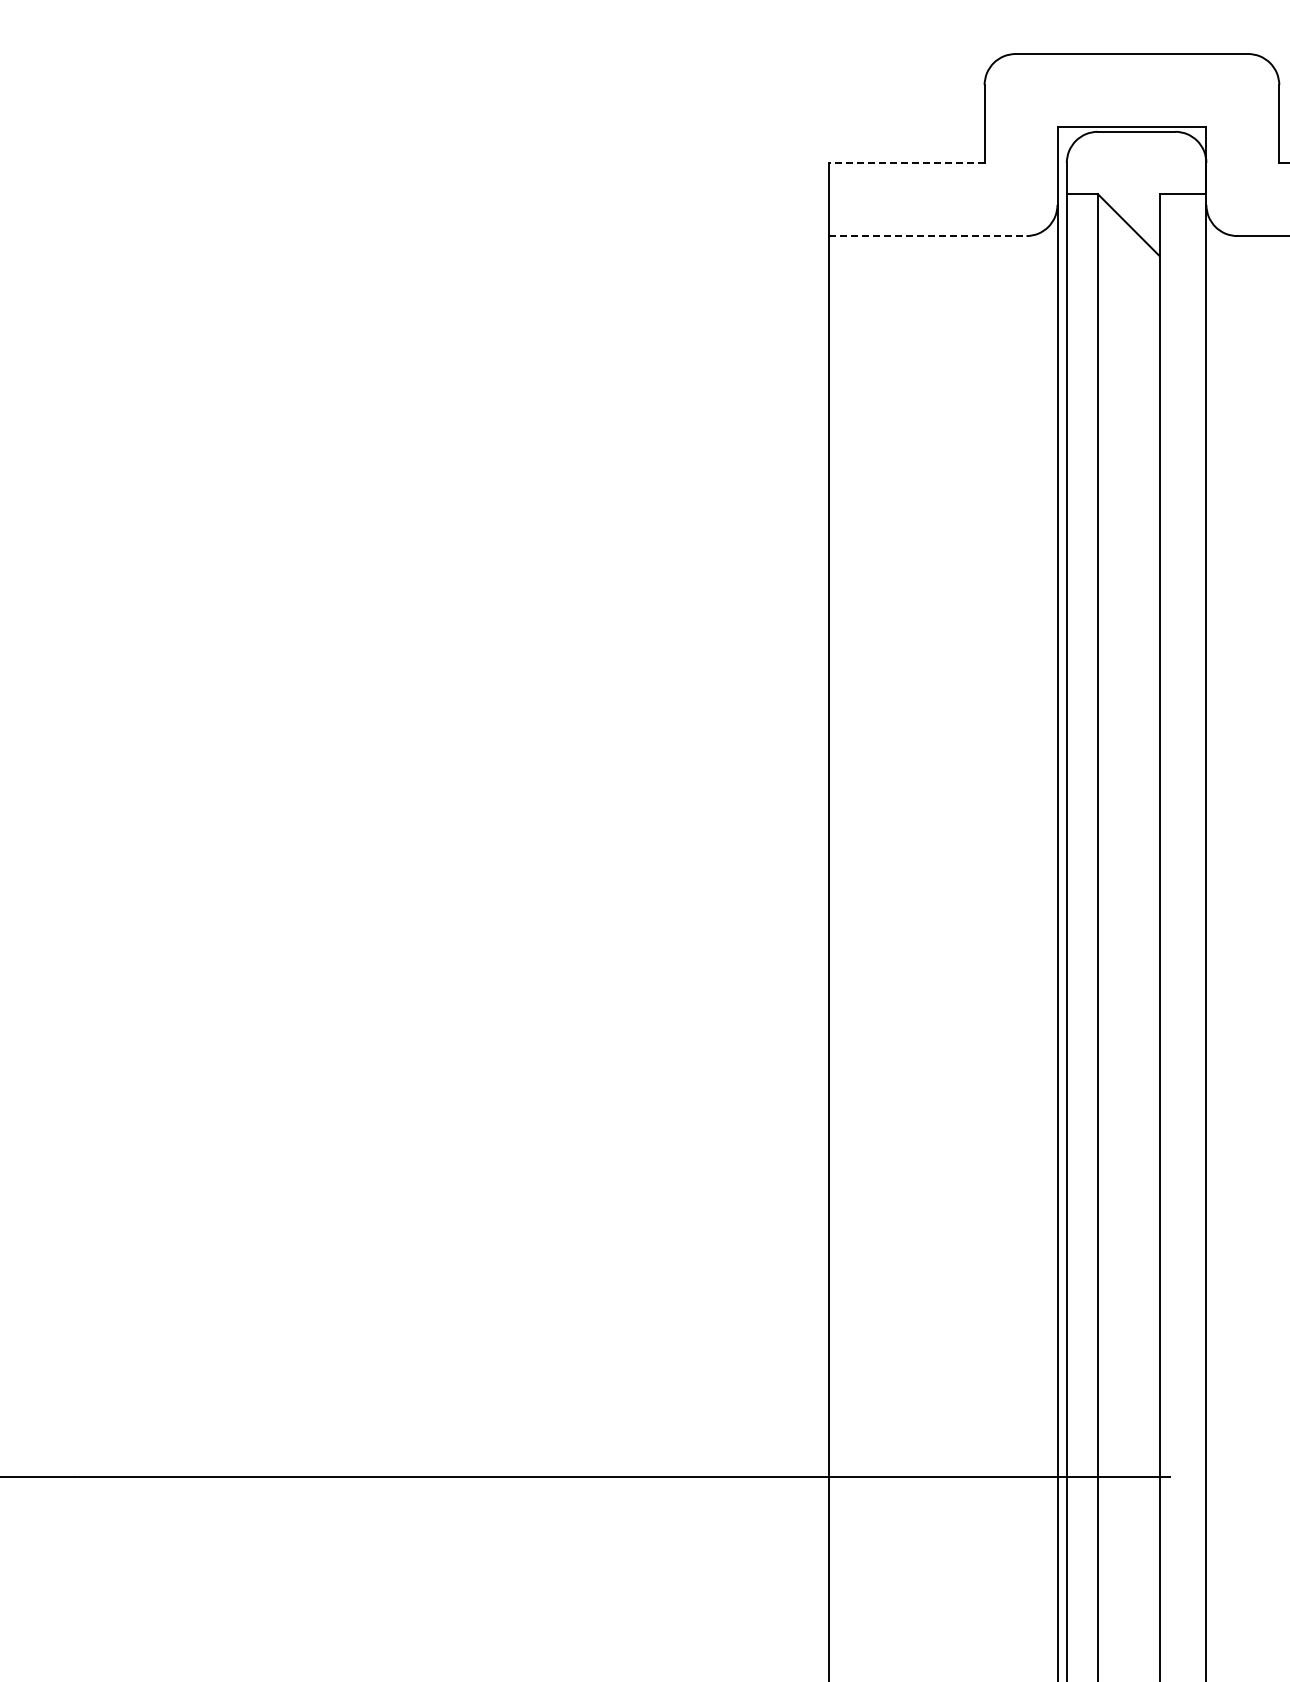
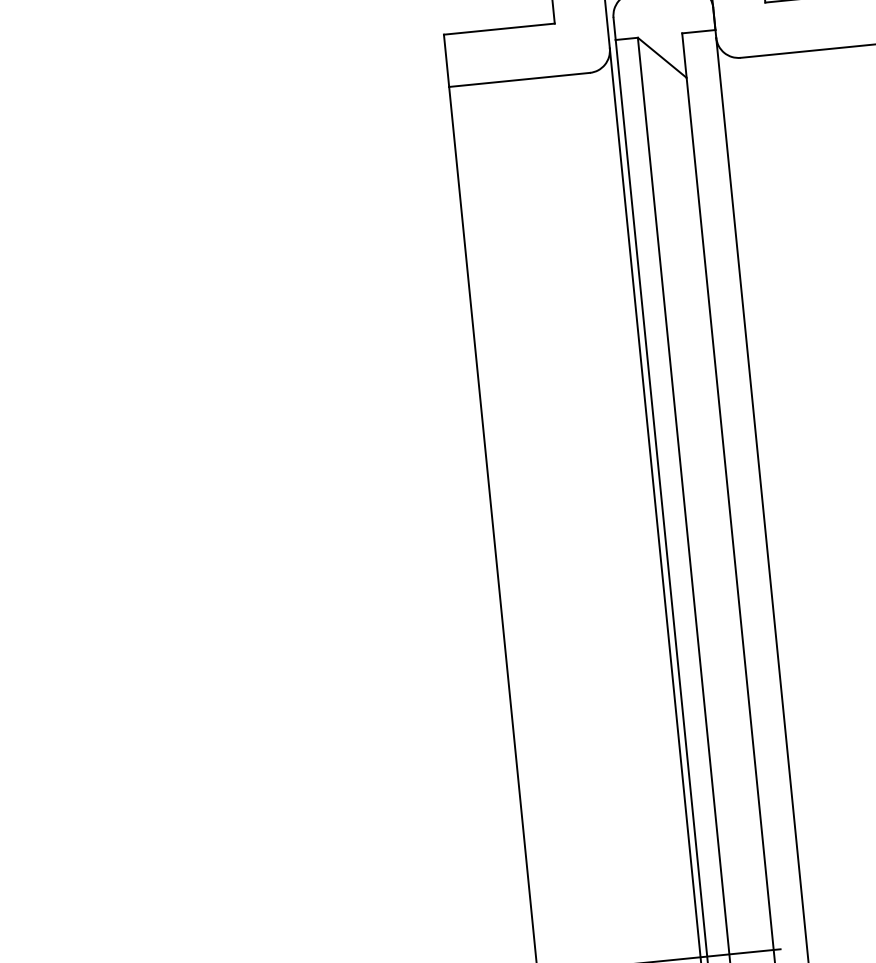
line: (907, 162) -> (499, 28), dashed -> solid
line: (928, 236) -> (519, 80), dashed -> solid

